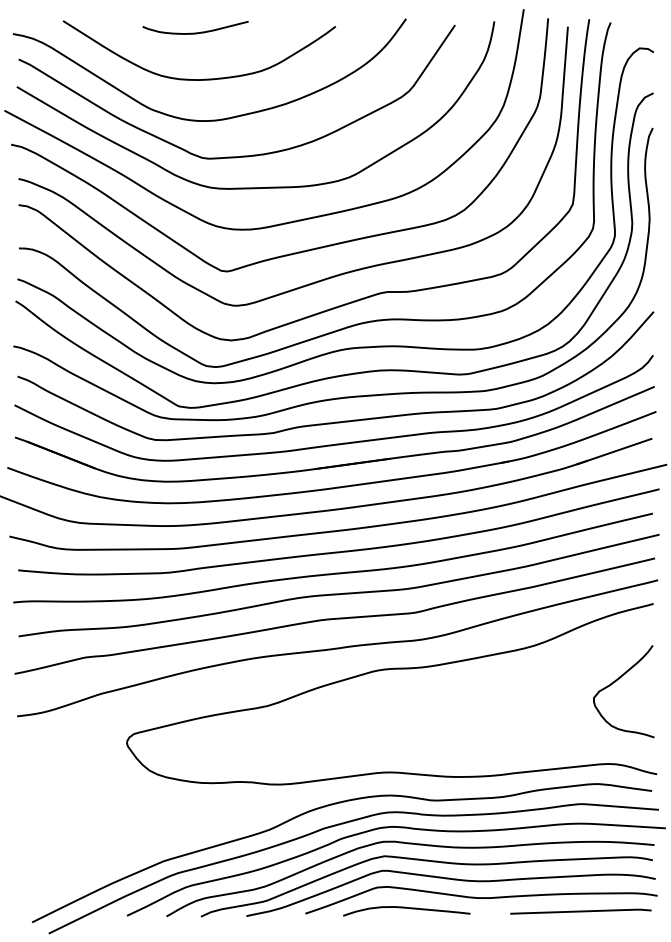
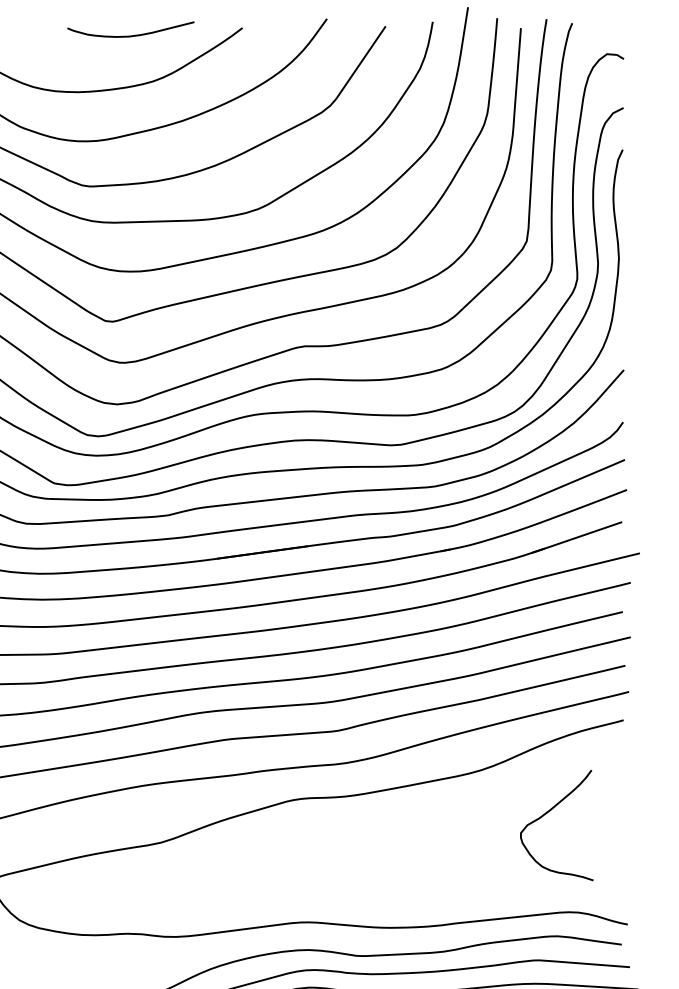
curve: (195, 32) -> (130, 35), moved
curve: (615, 682) -> (546, 814), moved

